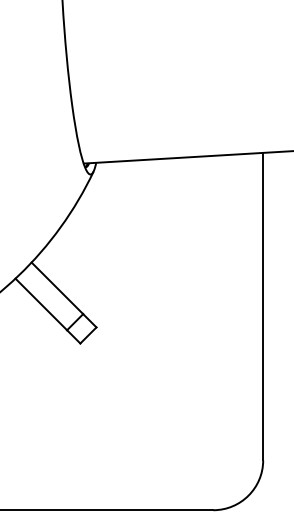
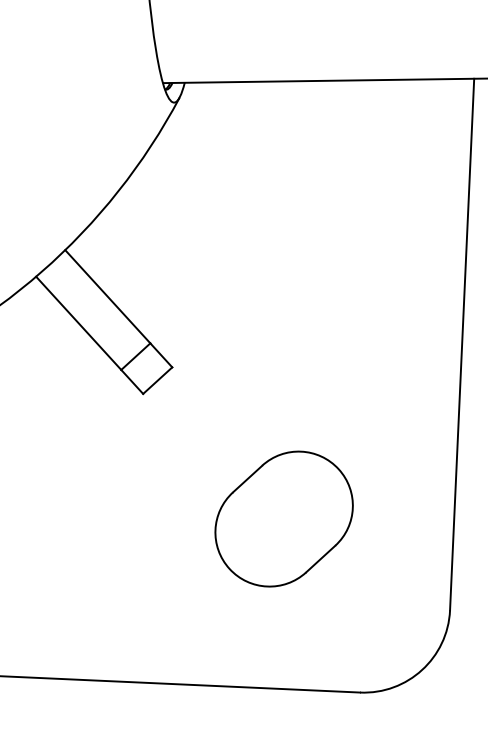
part: (164, 411) -> (283, 518), added

